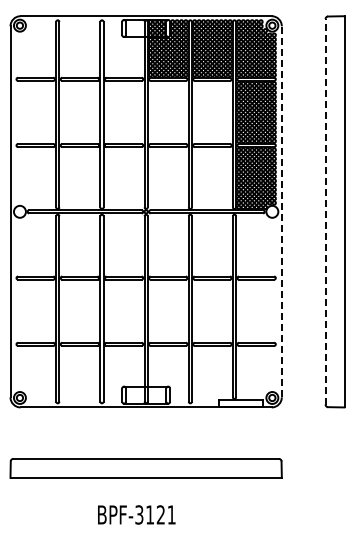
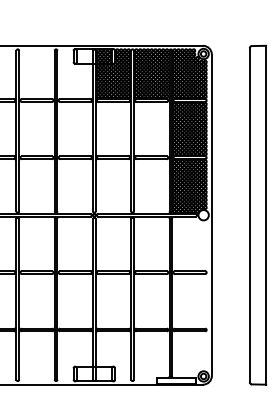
line: (281, 211) -> (211, 214), dashed -> solid
line: (325, 211) -> (249, 214), dashed -> solid

